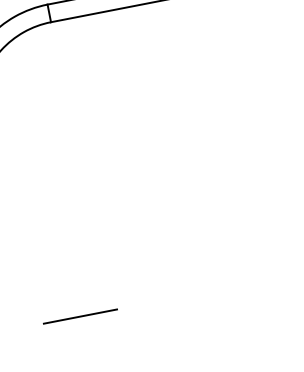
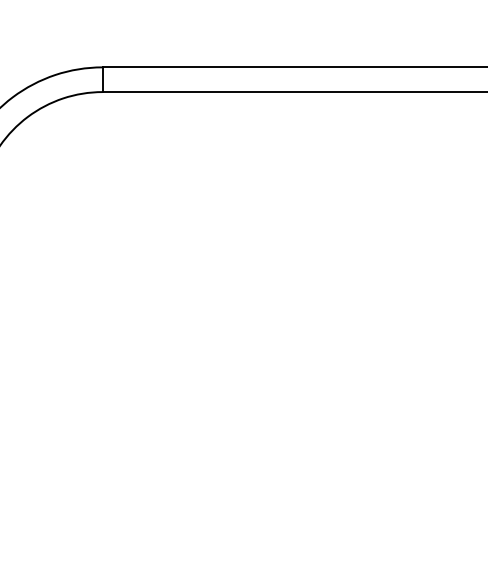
line: (80, 316) -> (64, 497), removed

